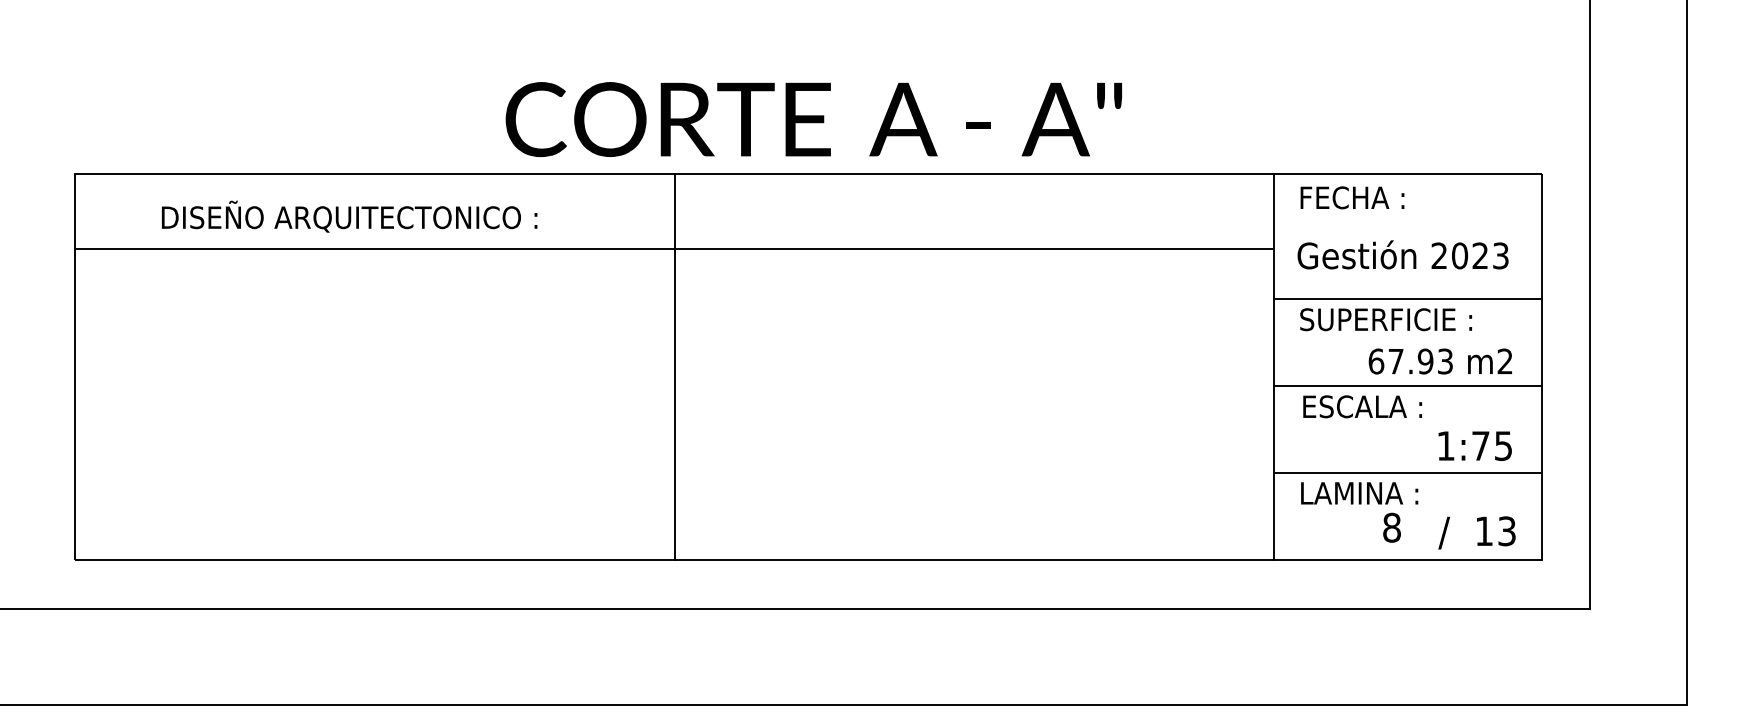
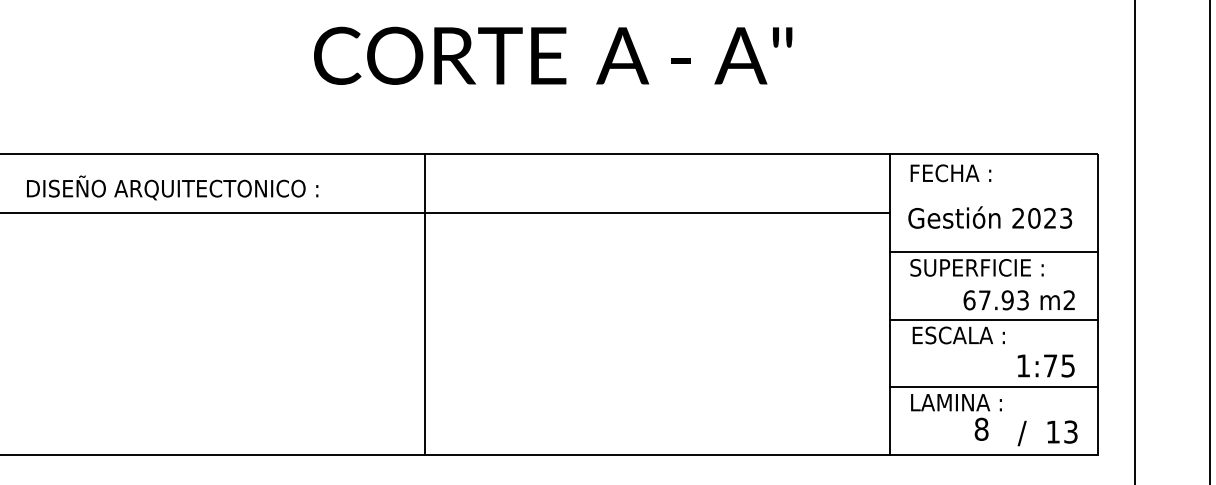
text: (813, 119) -> (552, 55), moved

